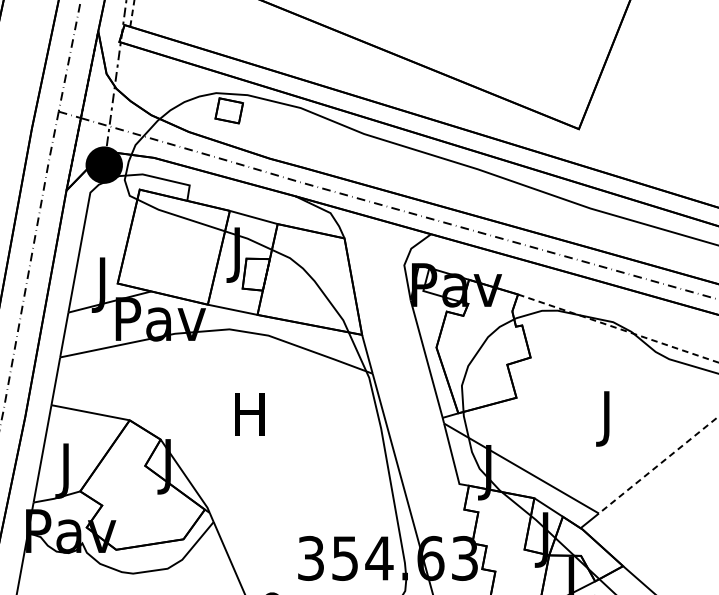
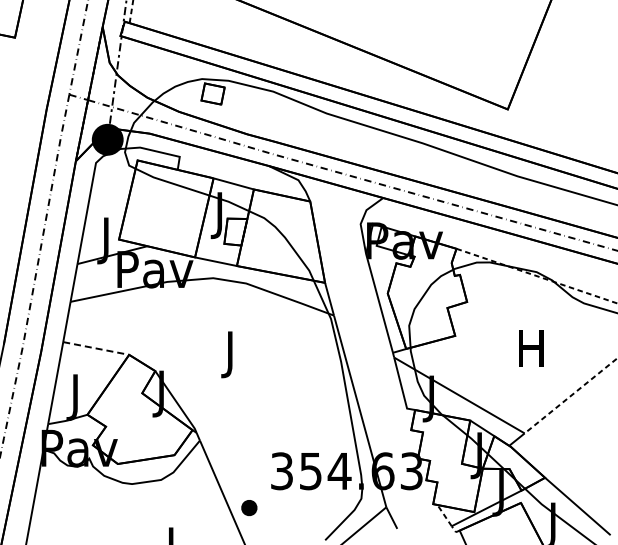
line: (90, 412) -> (96, 348), solid -> dashed
text: (607, 418) -> (531, 353), J -> H
text: (249, 419) -> (230, 354), H -> J

